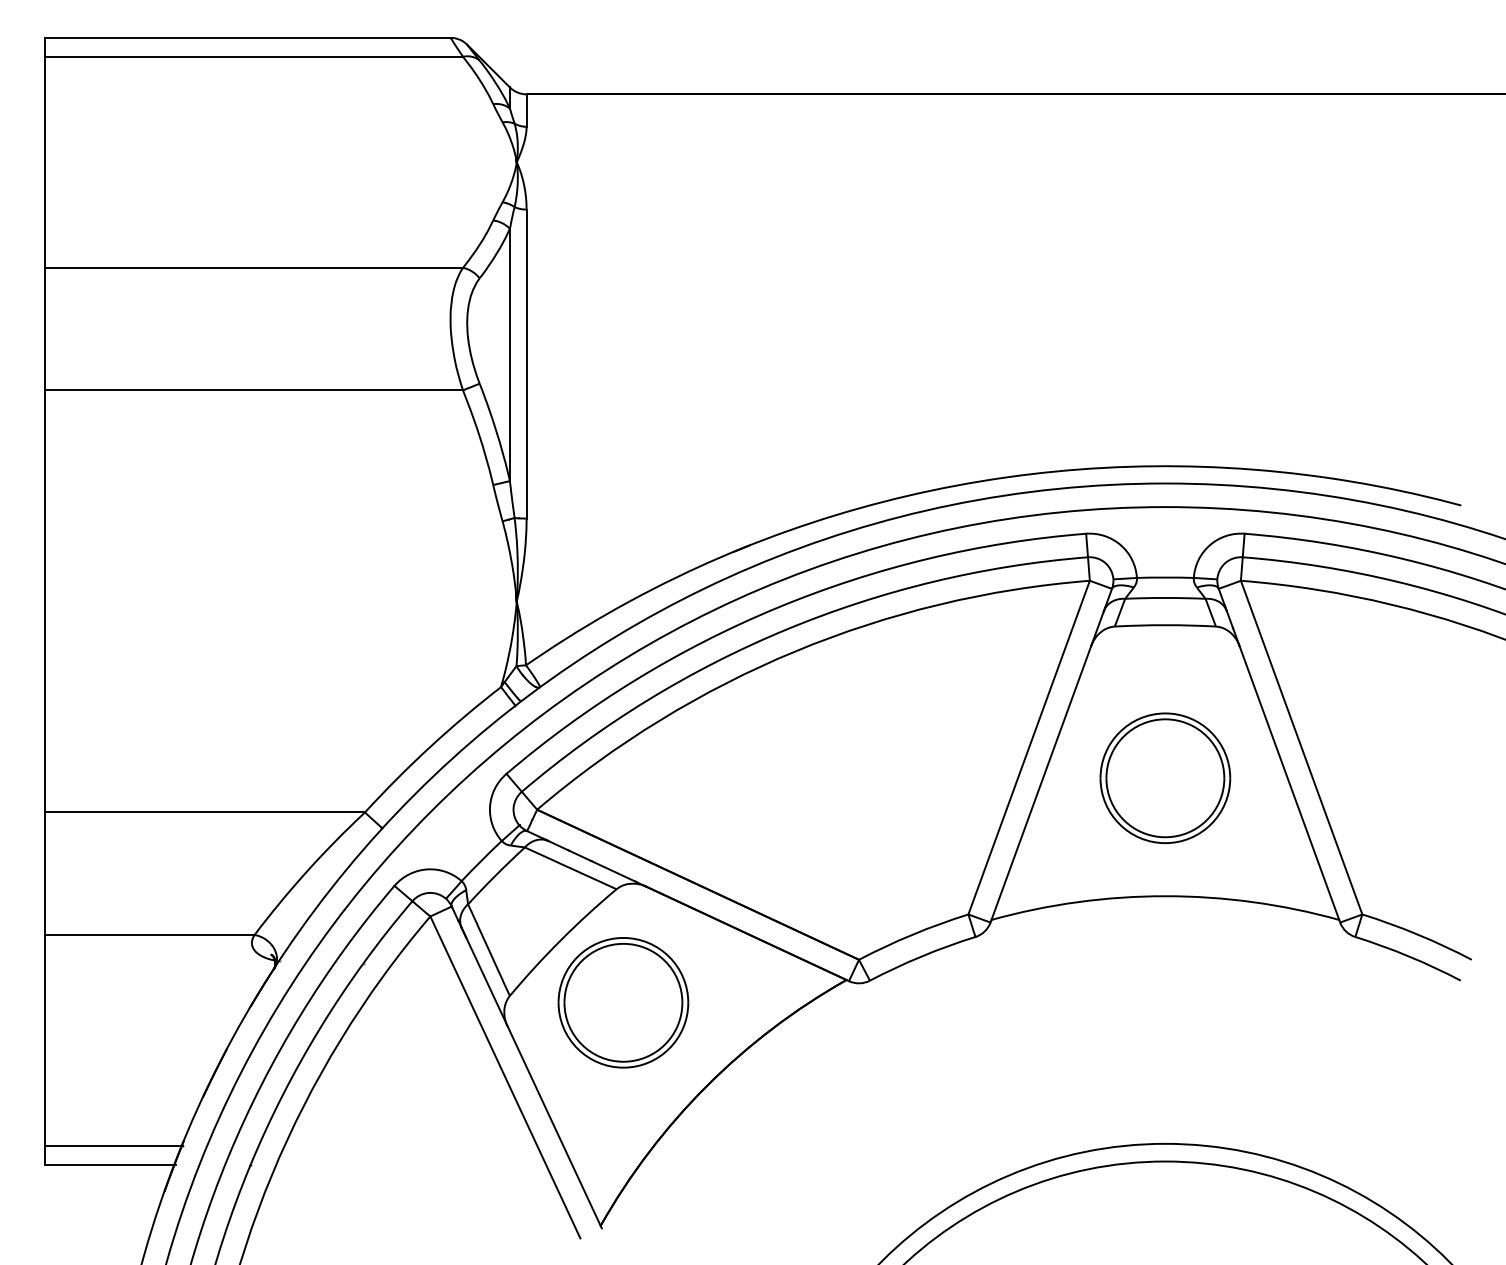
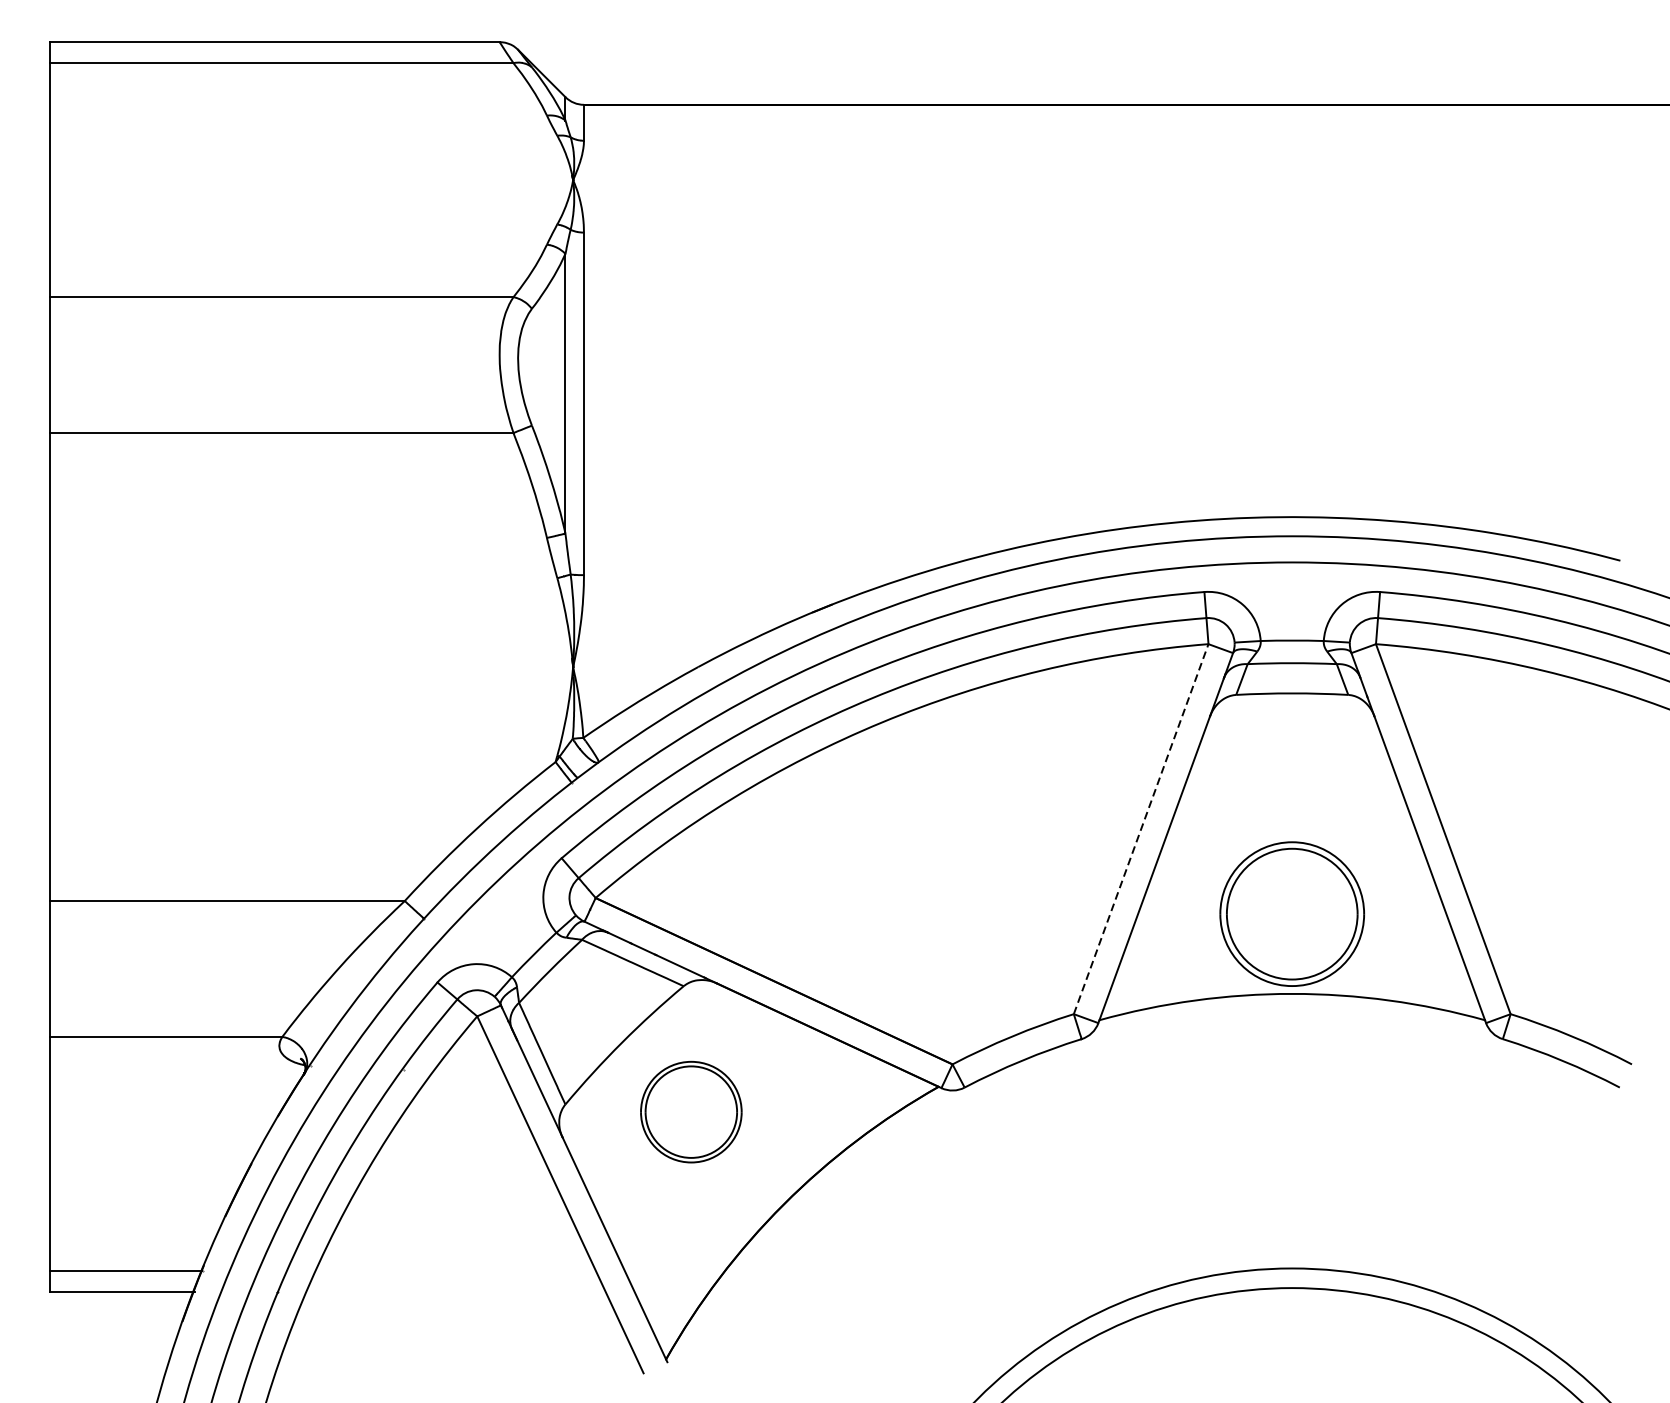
line: (1029, 747) -> (1141, 829), solid -> dashed
part: (1165, 777) -> (1292, 913), moved
part: (623, 1002) -> (691, 1111), size x0.7

